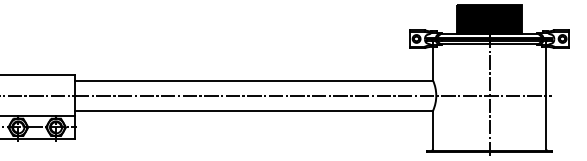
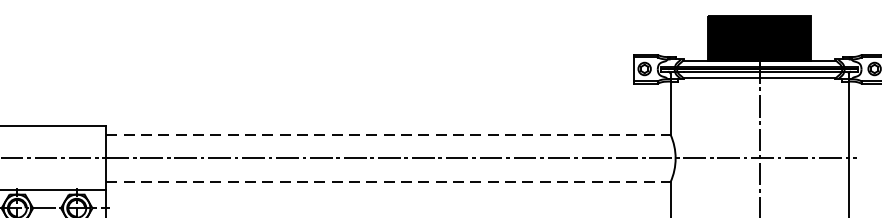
line: (254, 80) -> (389, 134), solid -> dashed
line: (254, 110) -> (389, 181), solid -> dashed

